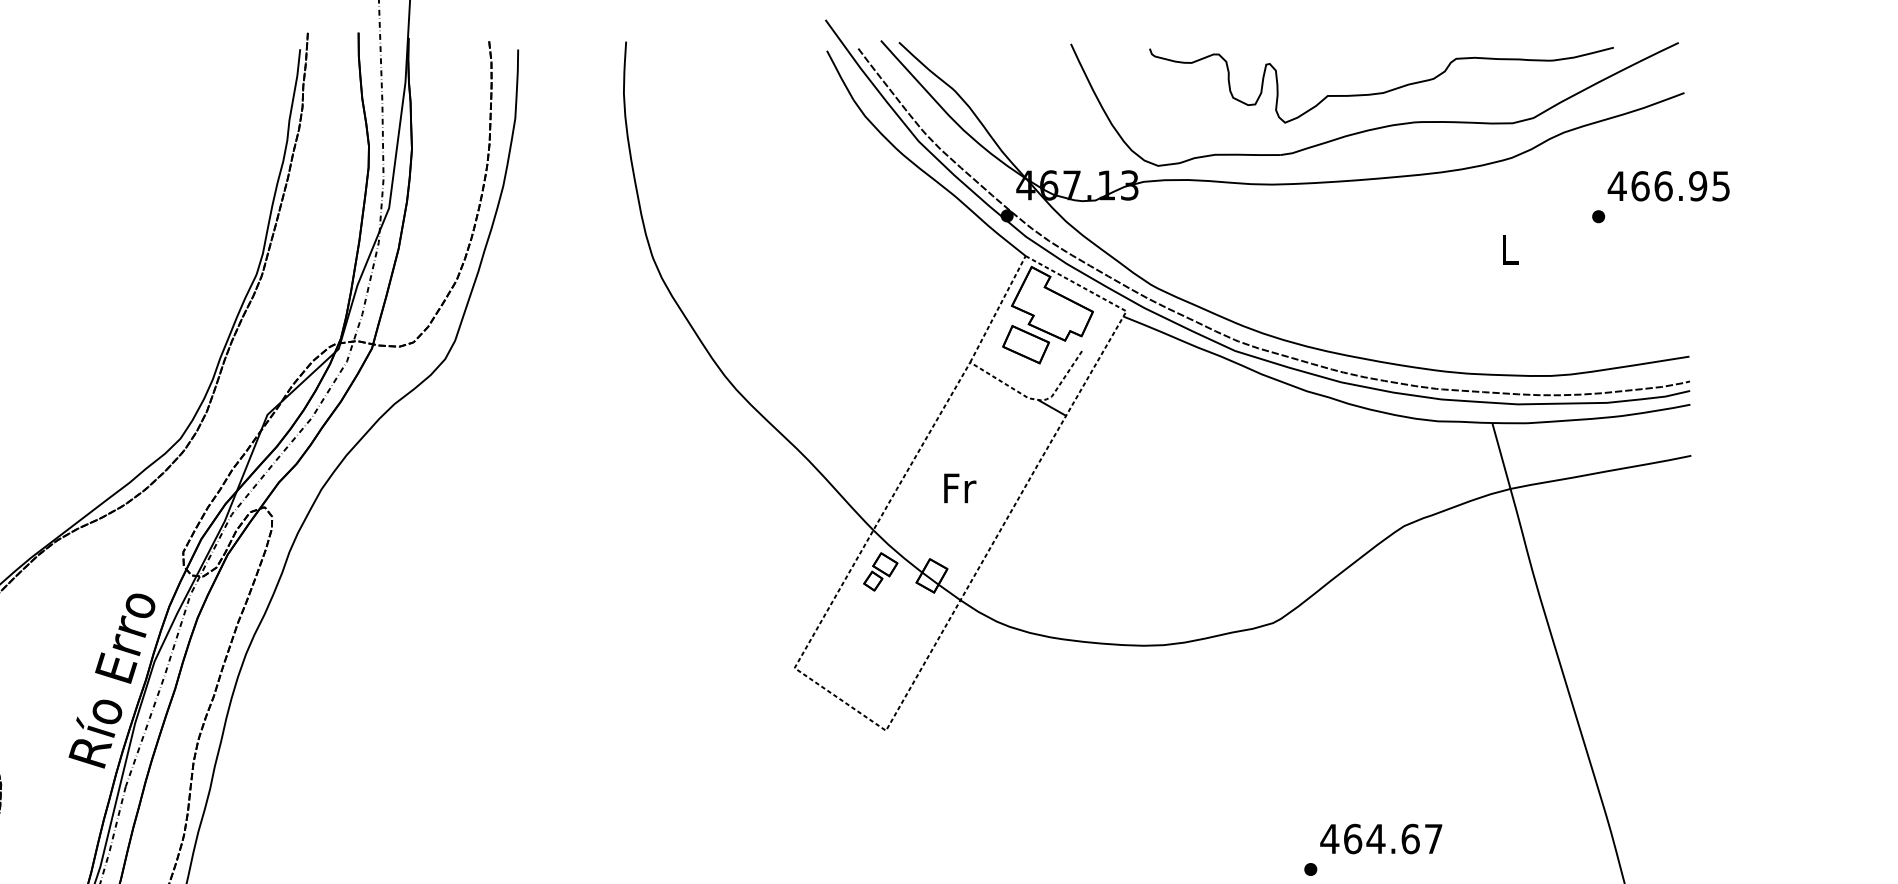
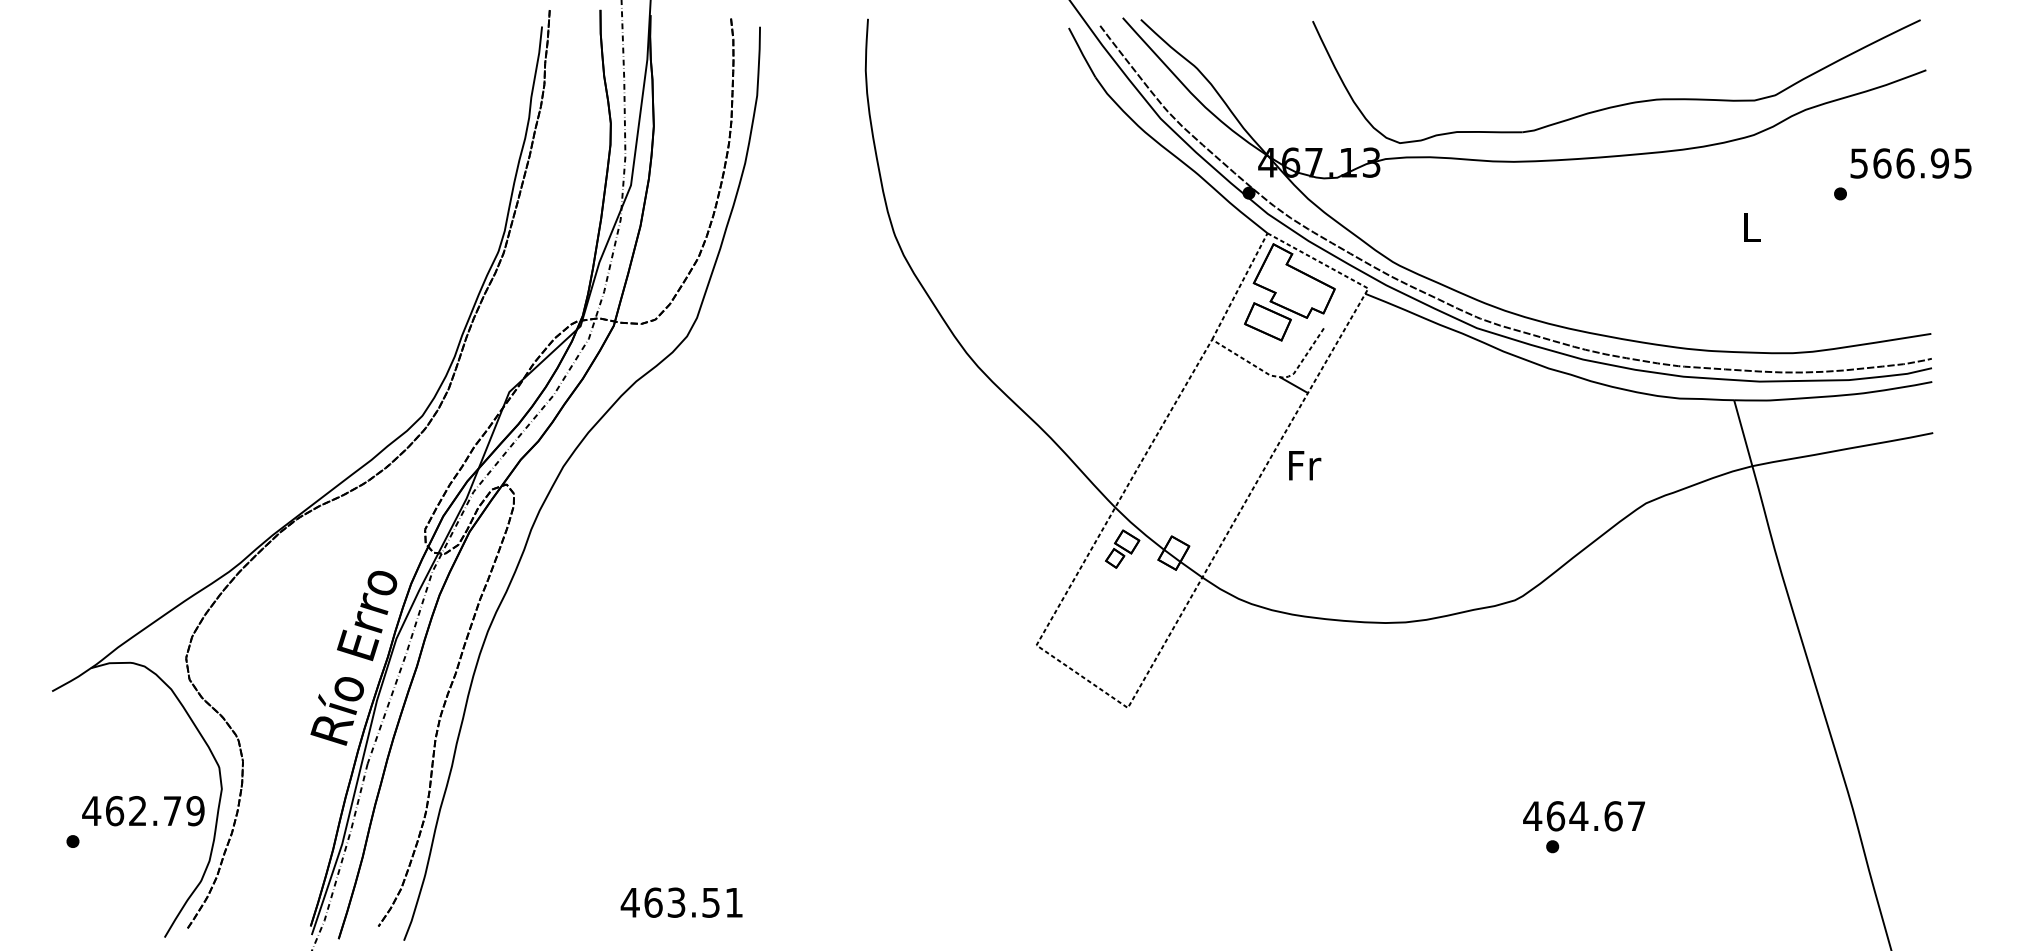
curve: (1384, 91) -> (1626, 68), removed
text: (1616, 186) -> (1858, 163), 466.95 -> 566.95
text: (960, 488) -> (1305, 465), moved
text: (1380, 839) -> (1583, 816), moved

